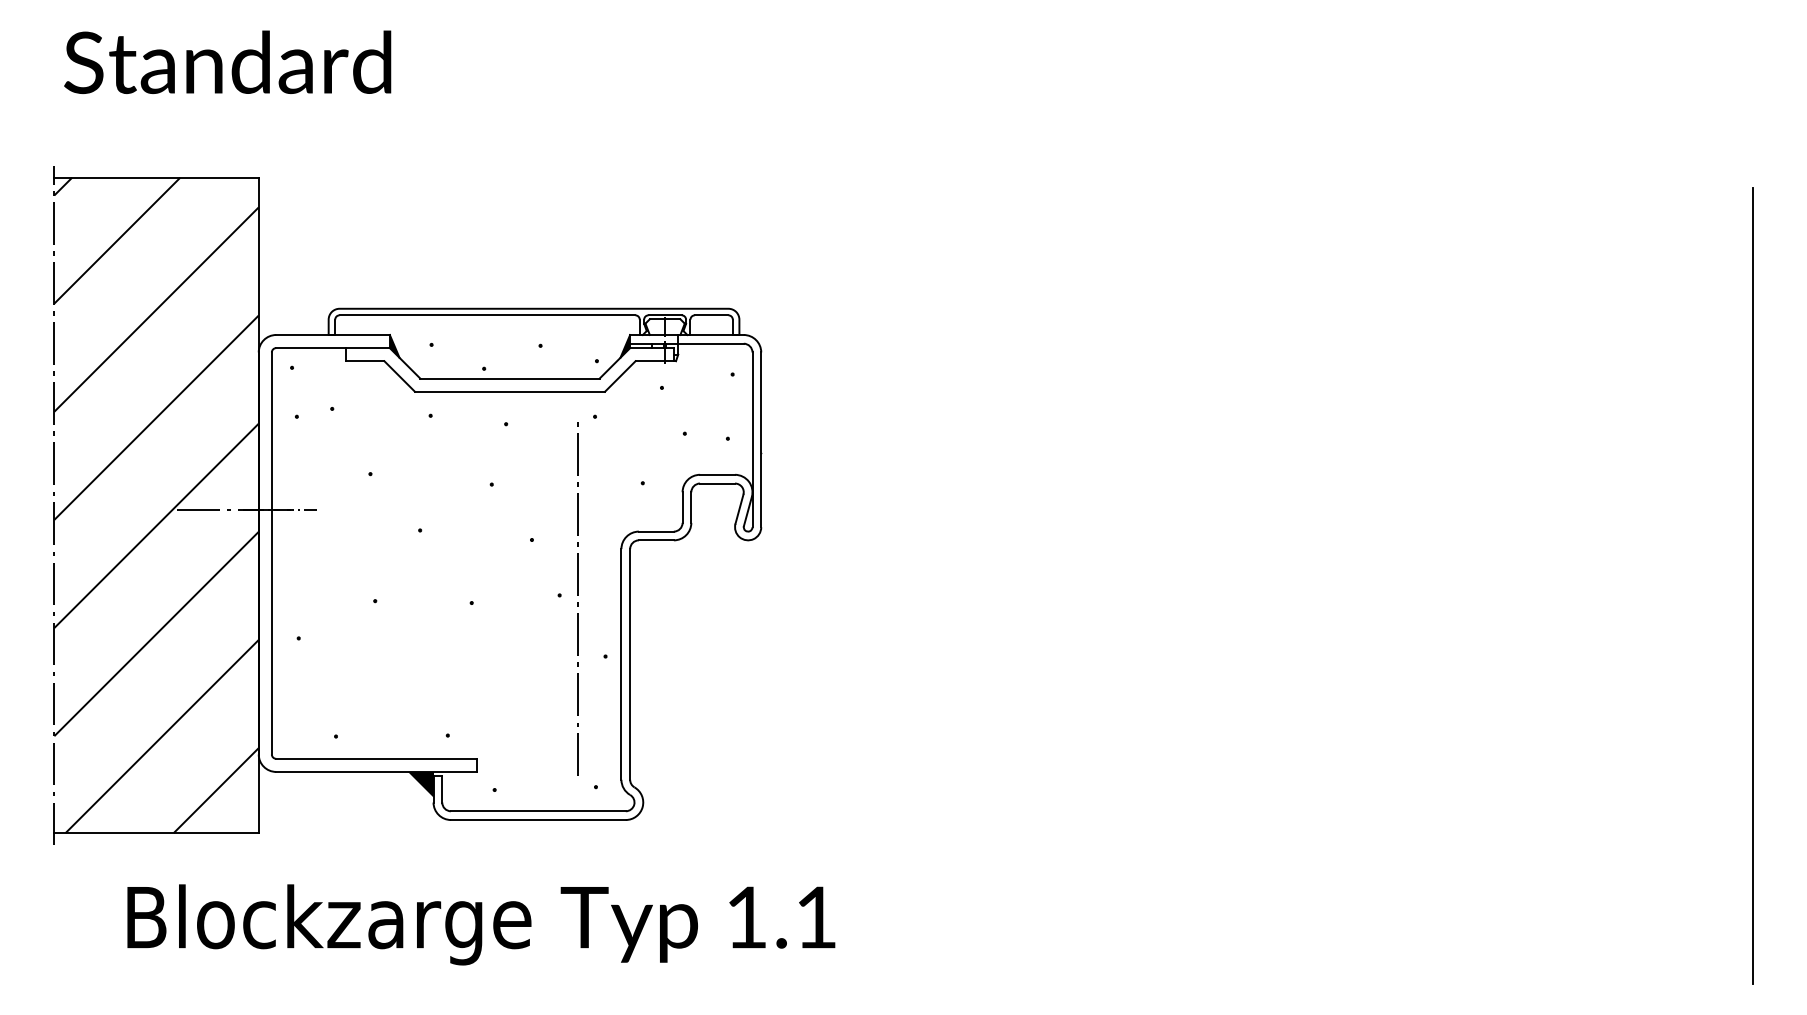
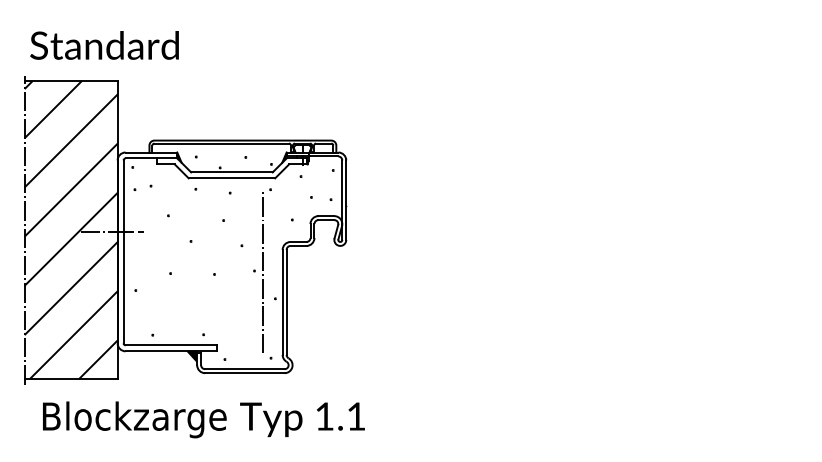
text: (227, 62) -> (104, 45), moved
line: (1752, 585) -> (797, 266), removed
text: (480, 924) -> (203, 419), moved

